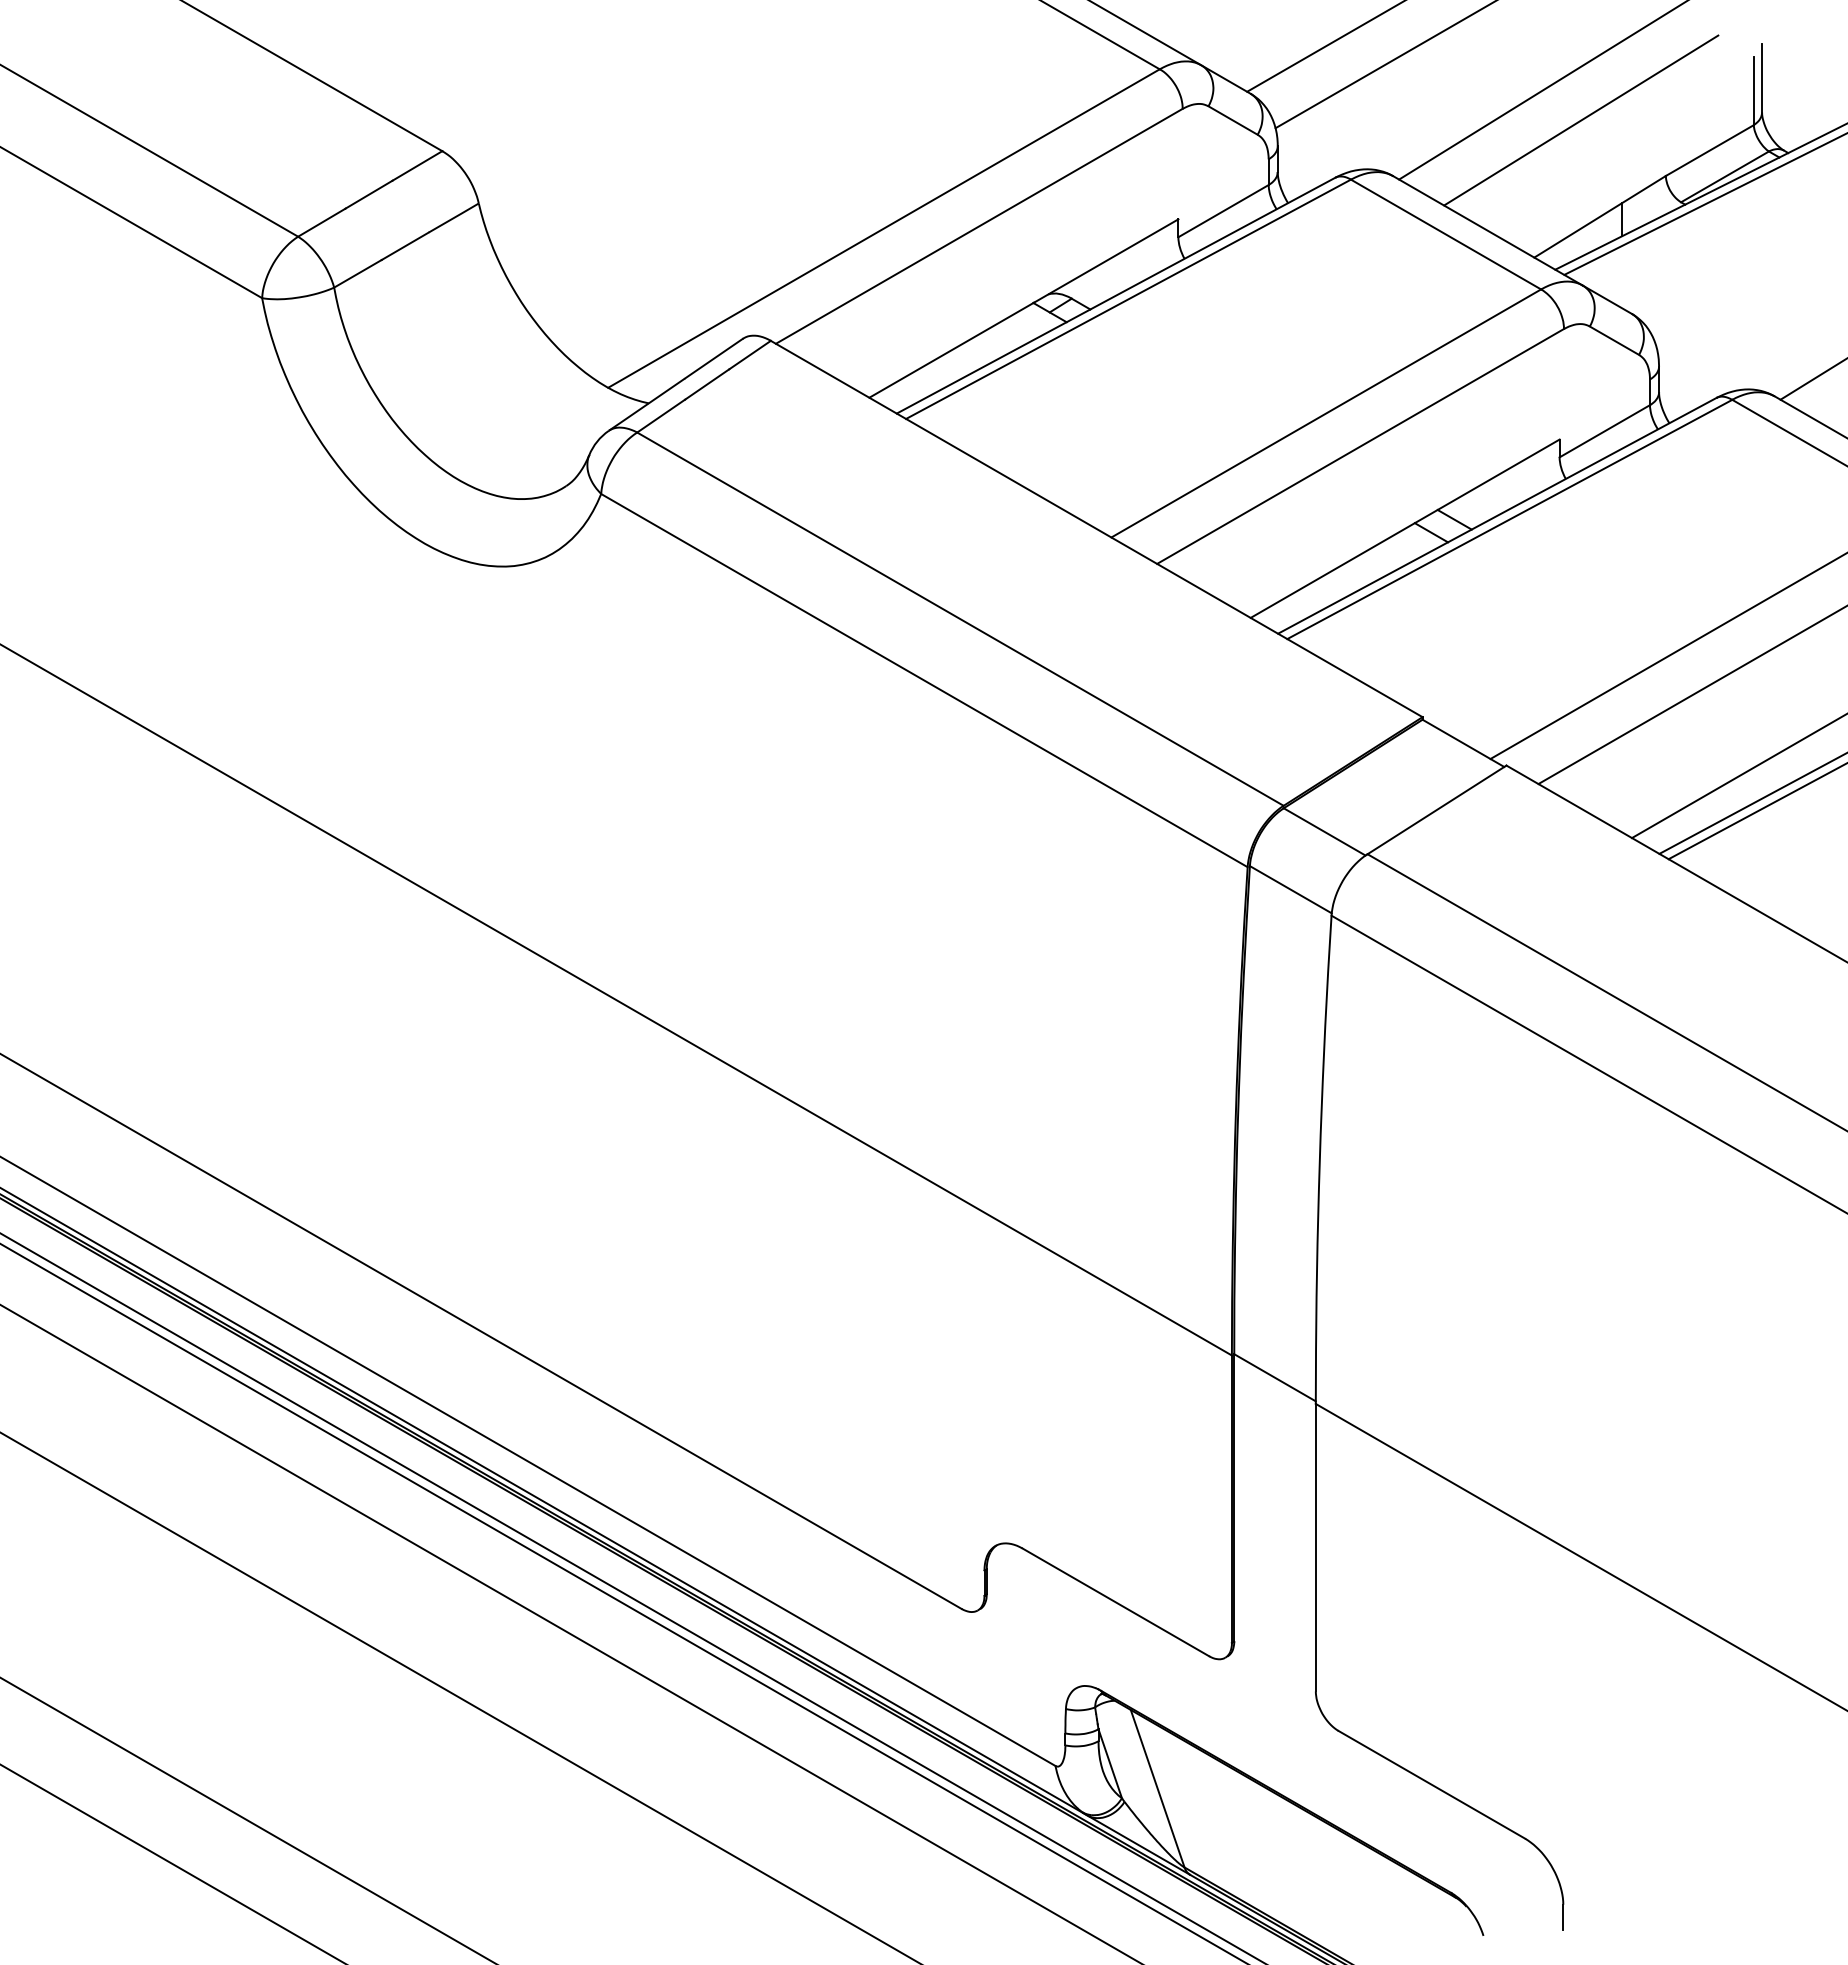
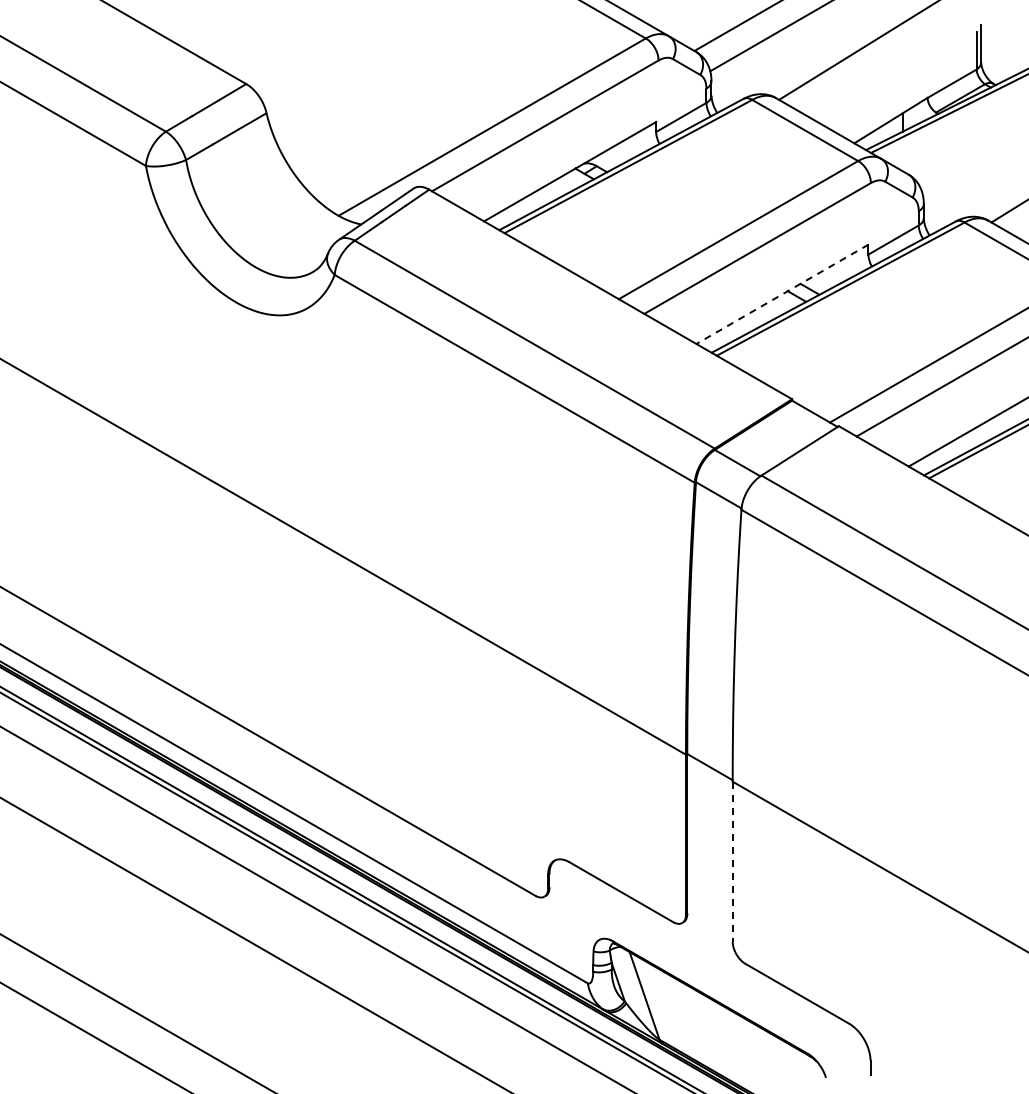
line: (1581, 119) -> (880, 66), removed
line: (1405, 529) -> (782, 294), solid -> dashed
line: (1315, 1549) -> (732, 862), solid -> dashed

